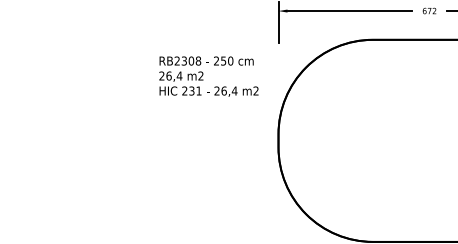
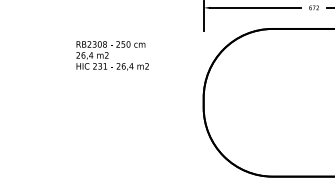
text: (208, 76) -> (112, 55), moved

